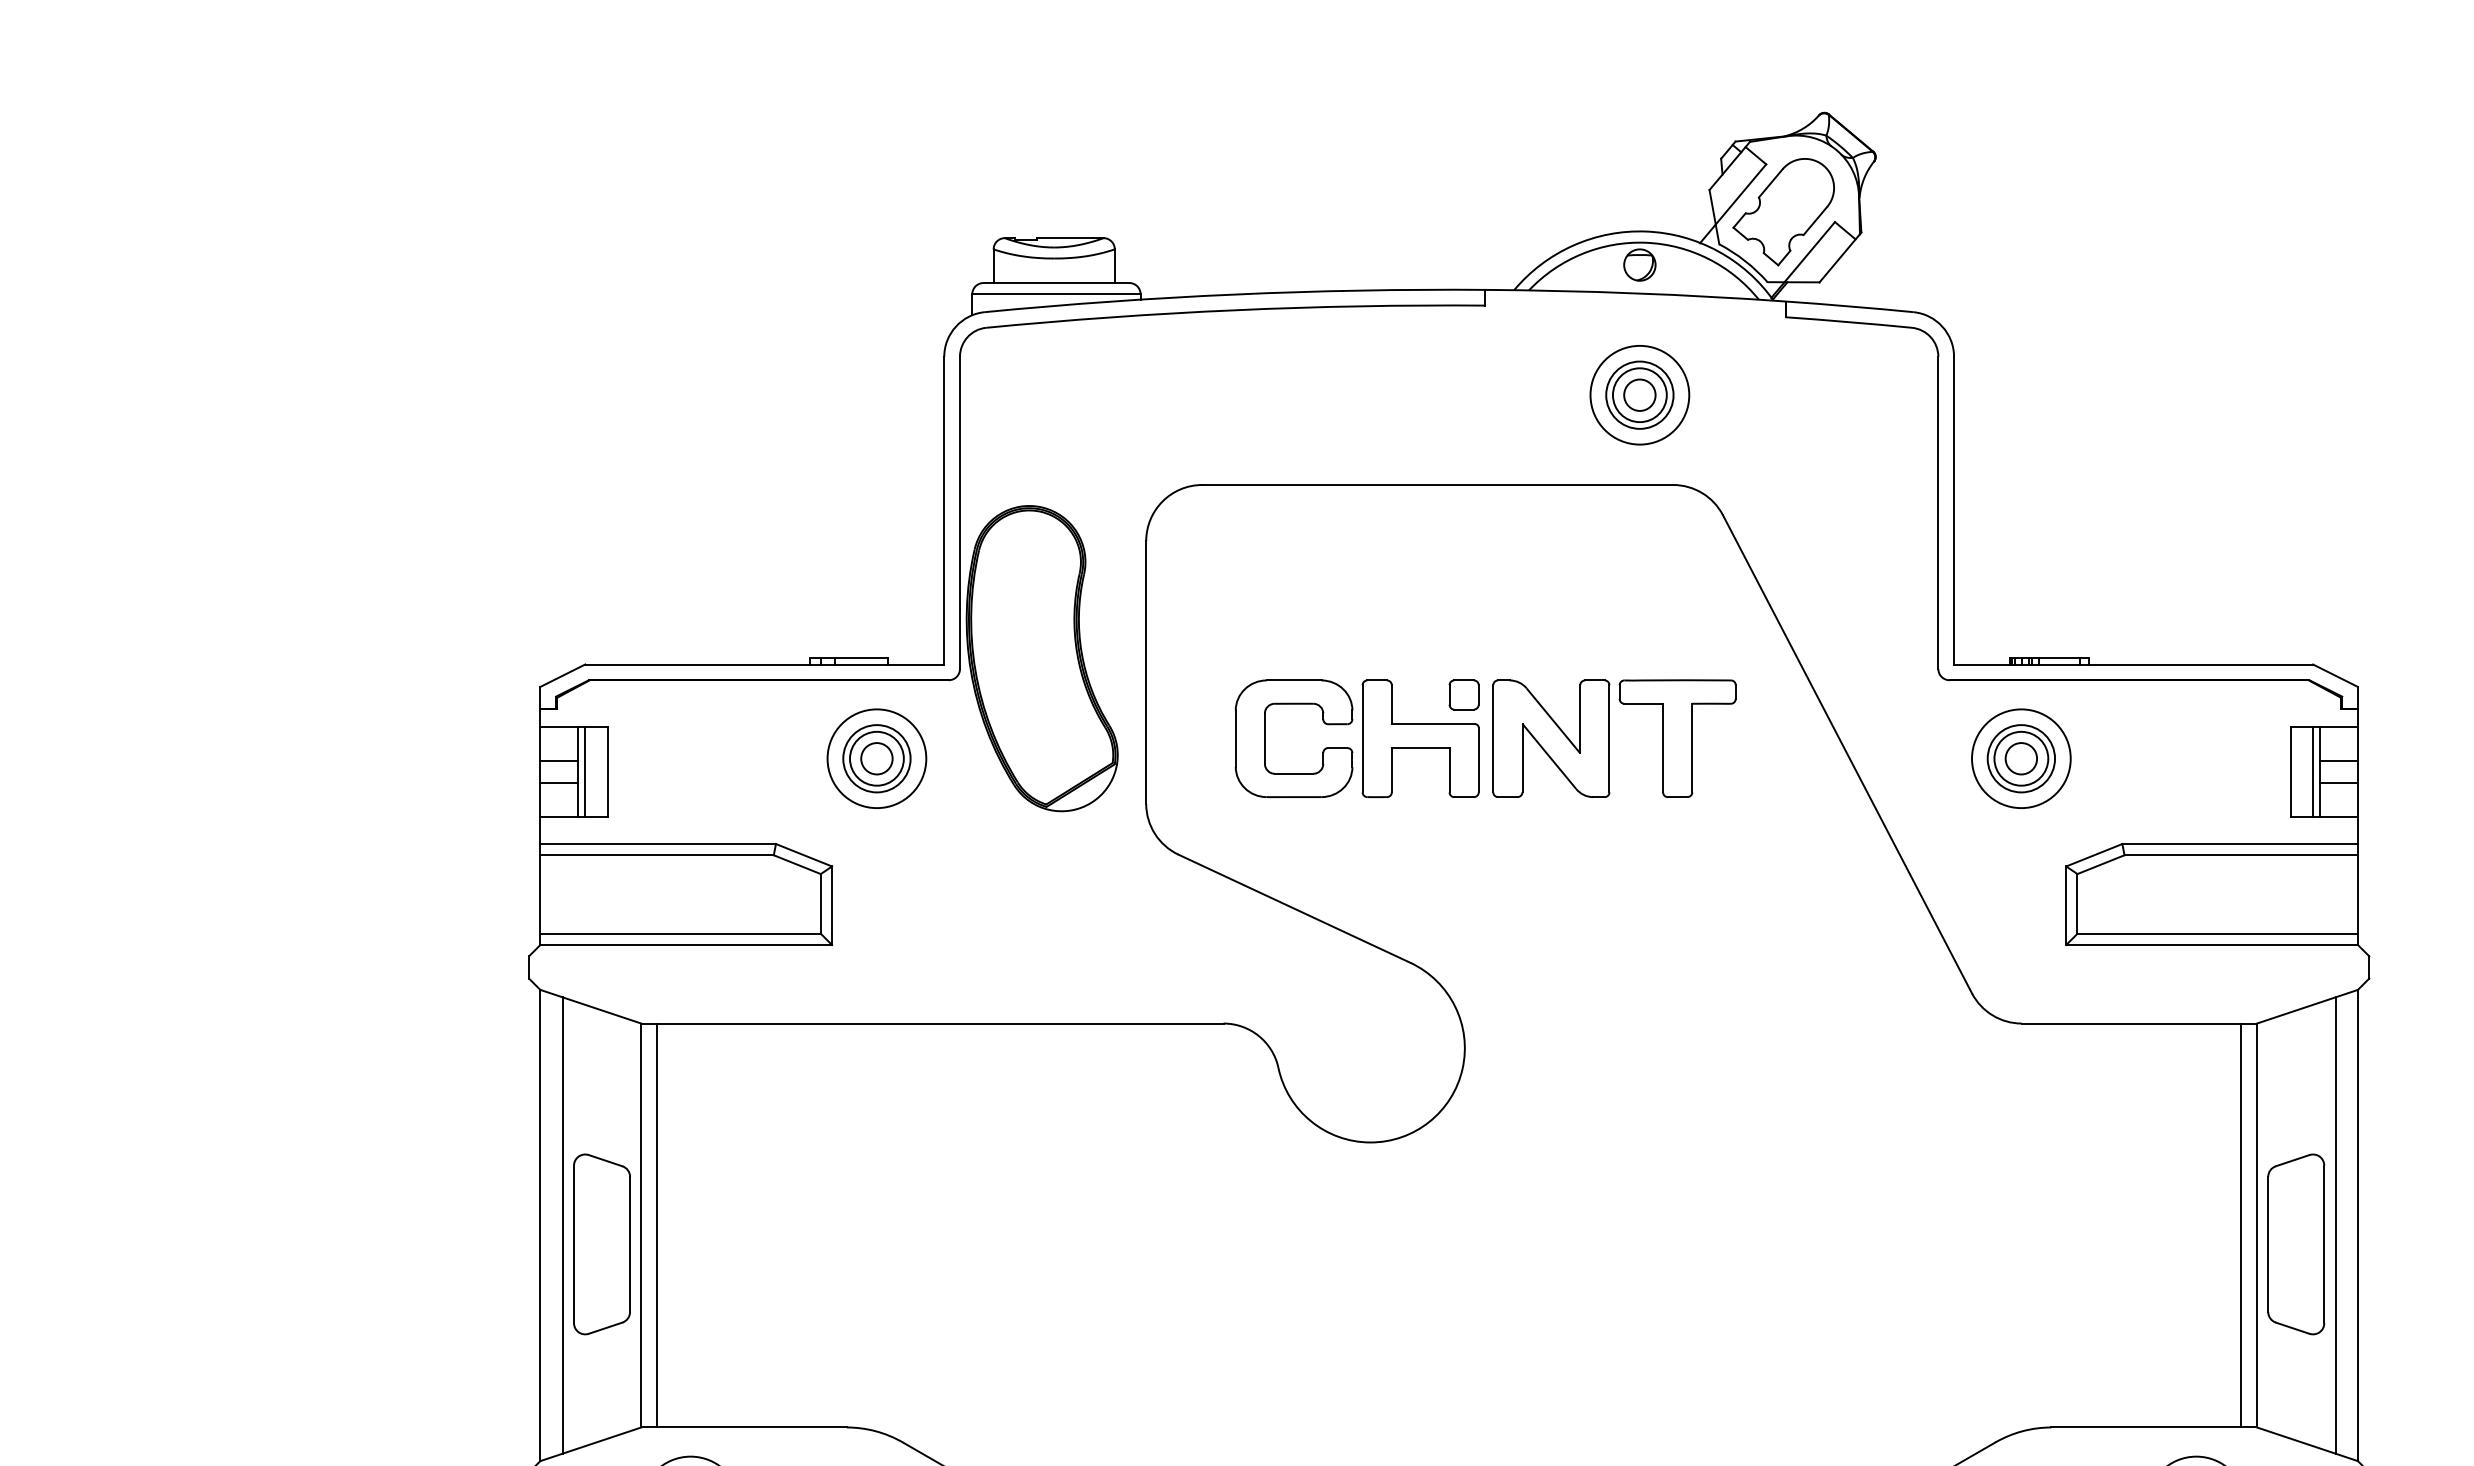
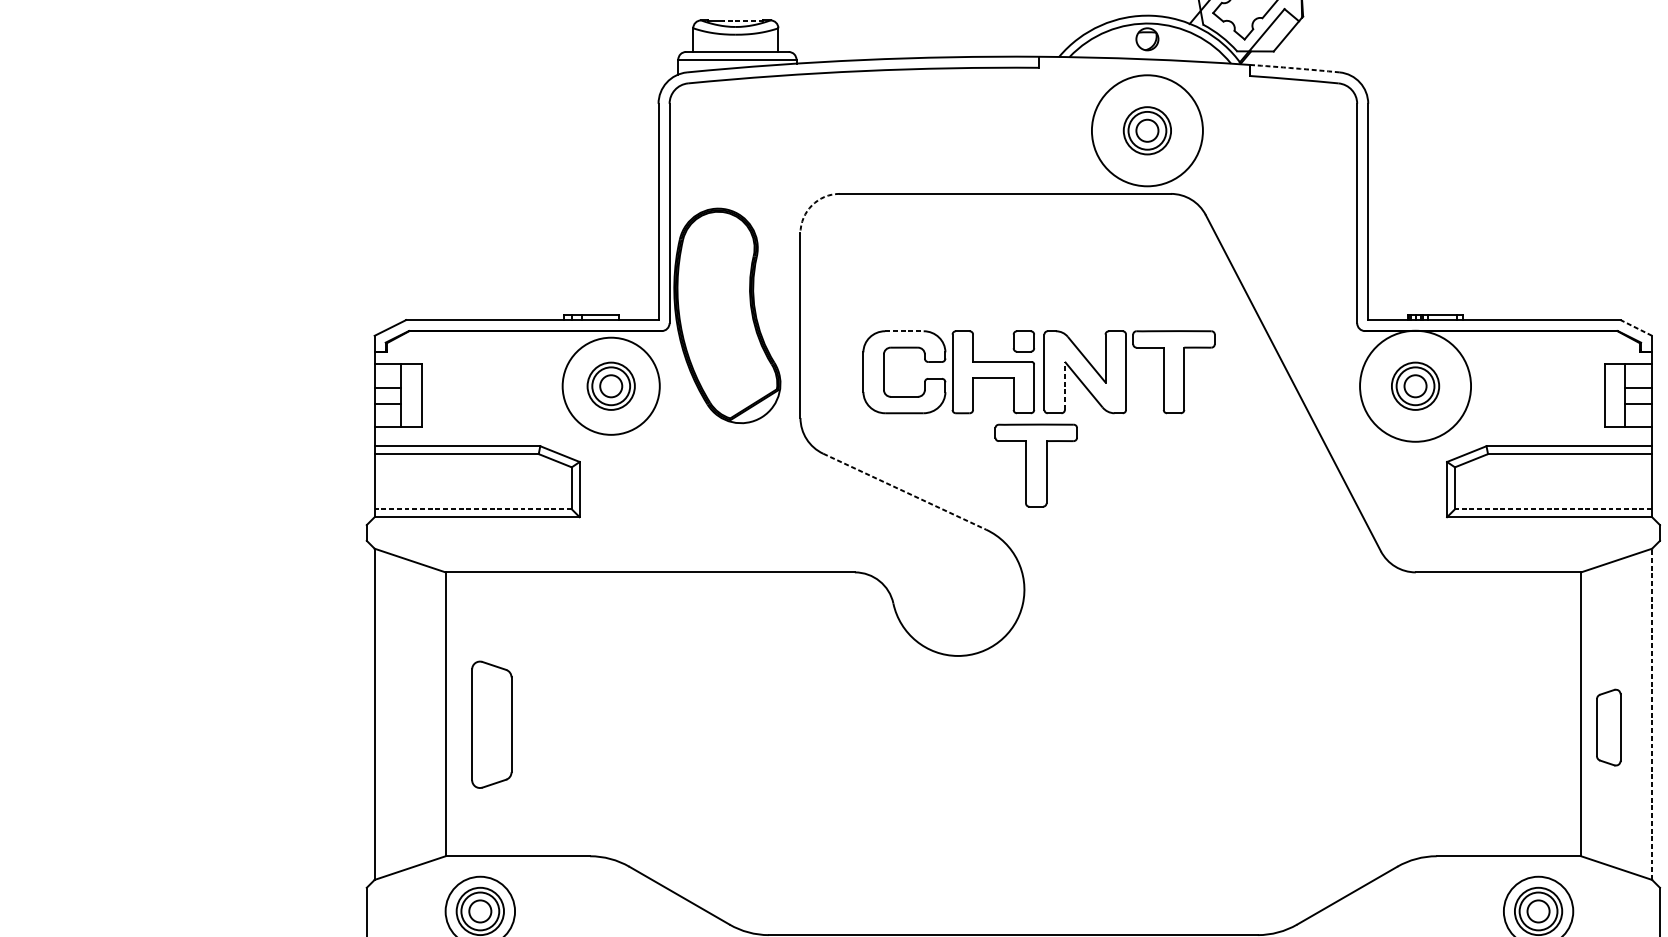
line: (1064, 238) -> (743, 20), solid -> dashed
arc: (1849, 306) -> (1294, 68), solid -> dashed
circle: (1639, 394) -> (1147, 130), size x1.6
arc: (1162, 501) -> (811, 205), solid -> dashed
line: (2335, 675) -> (1636, 327), solid -> dashed
line: (1294, 680) -> (904, 331), solid -> dashed
line: (1522, 757) -> (1064, 385), solid -> dashed
circle: (876, 758) -> (610, 386), size x1.4
circle: (2021, 758) -> (1415, 386), size x1.6
line: (585, 772) -> (406, 395), removed
line: (2313, 772) -> (1620, 395), removed
part: (1481, 871) -> (1036, 465), added
line: (1294, 908) -> (904, 491), solid -> dashed
line: (680, 933) -> (473, 509), solid -> dashed
line: (2217, 933) -> (1553, 509), solid -> dashed
line: (562, 1225) -> (390, 714), removed
line: (657, 1225) -> (457, 714), removed
line: (2241, 1225) -> (1570, 714), removed
line: (2335, 1225) -> (1636, 714), removed
line: (2357, 1225) -> (1651, 714), solid -> dashed
part: (601, 1244) -> (491, 724), moved
part: (2296, 1244) -> (1608, 727), size x0.6

